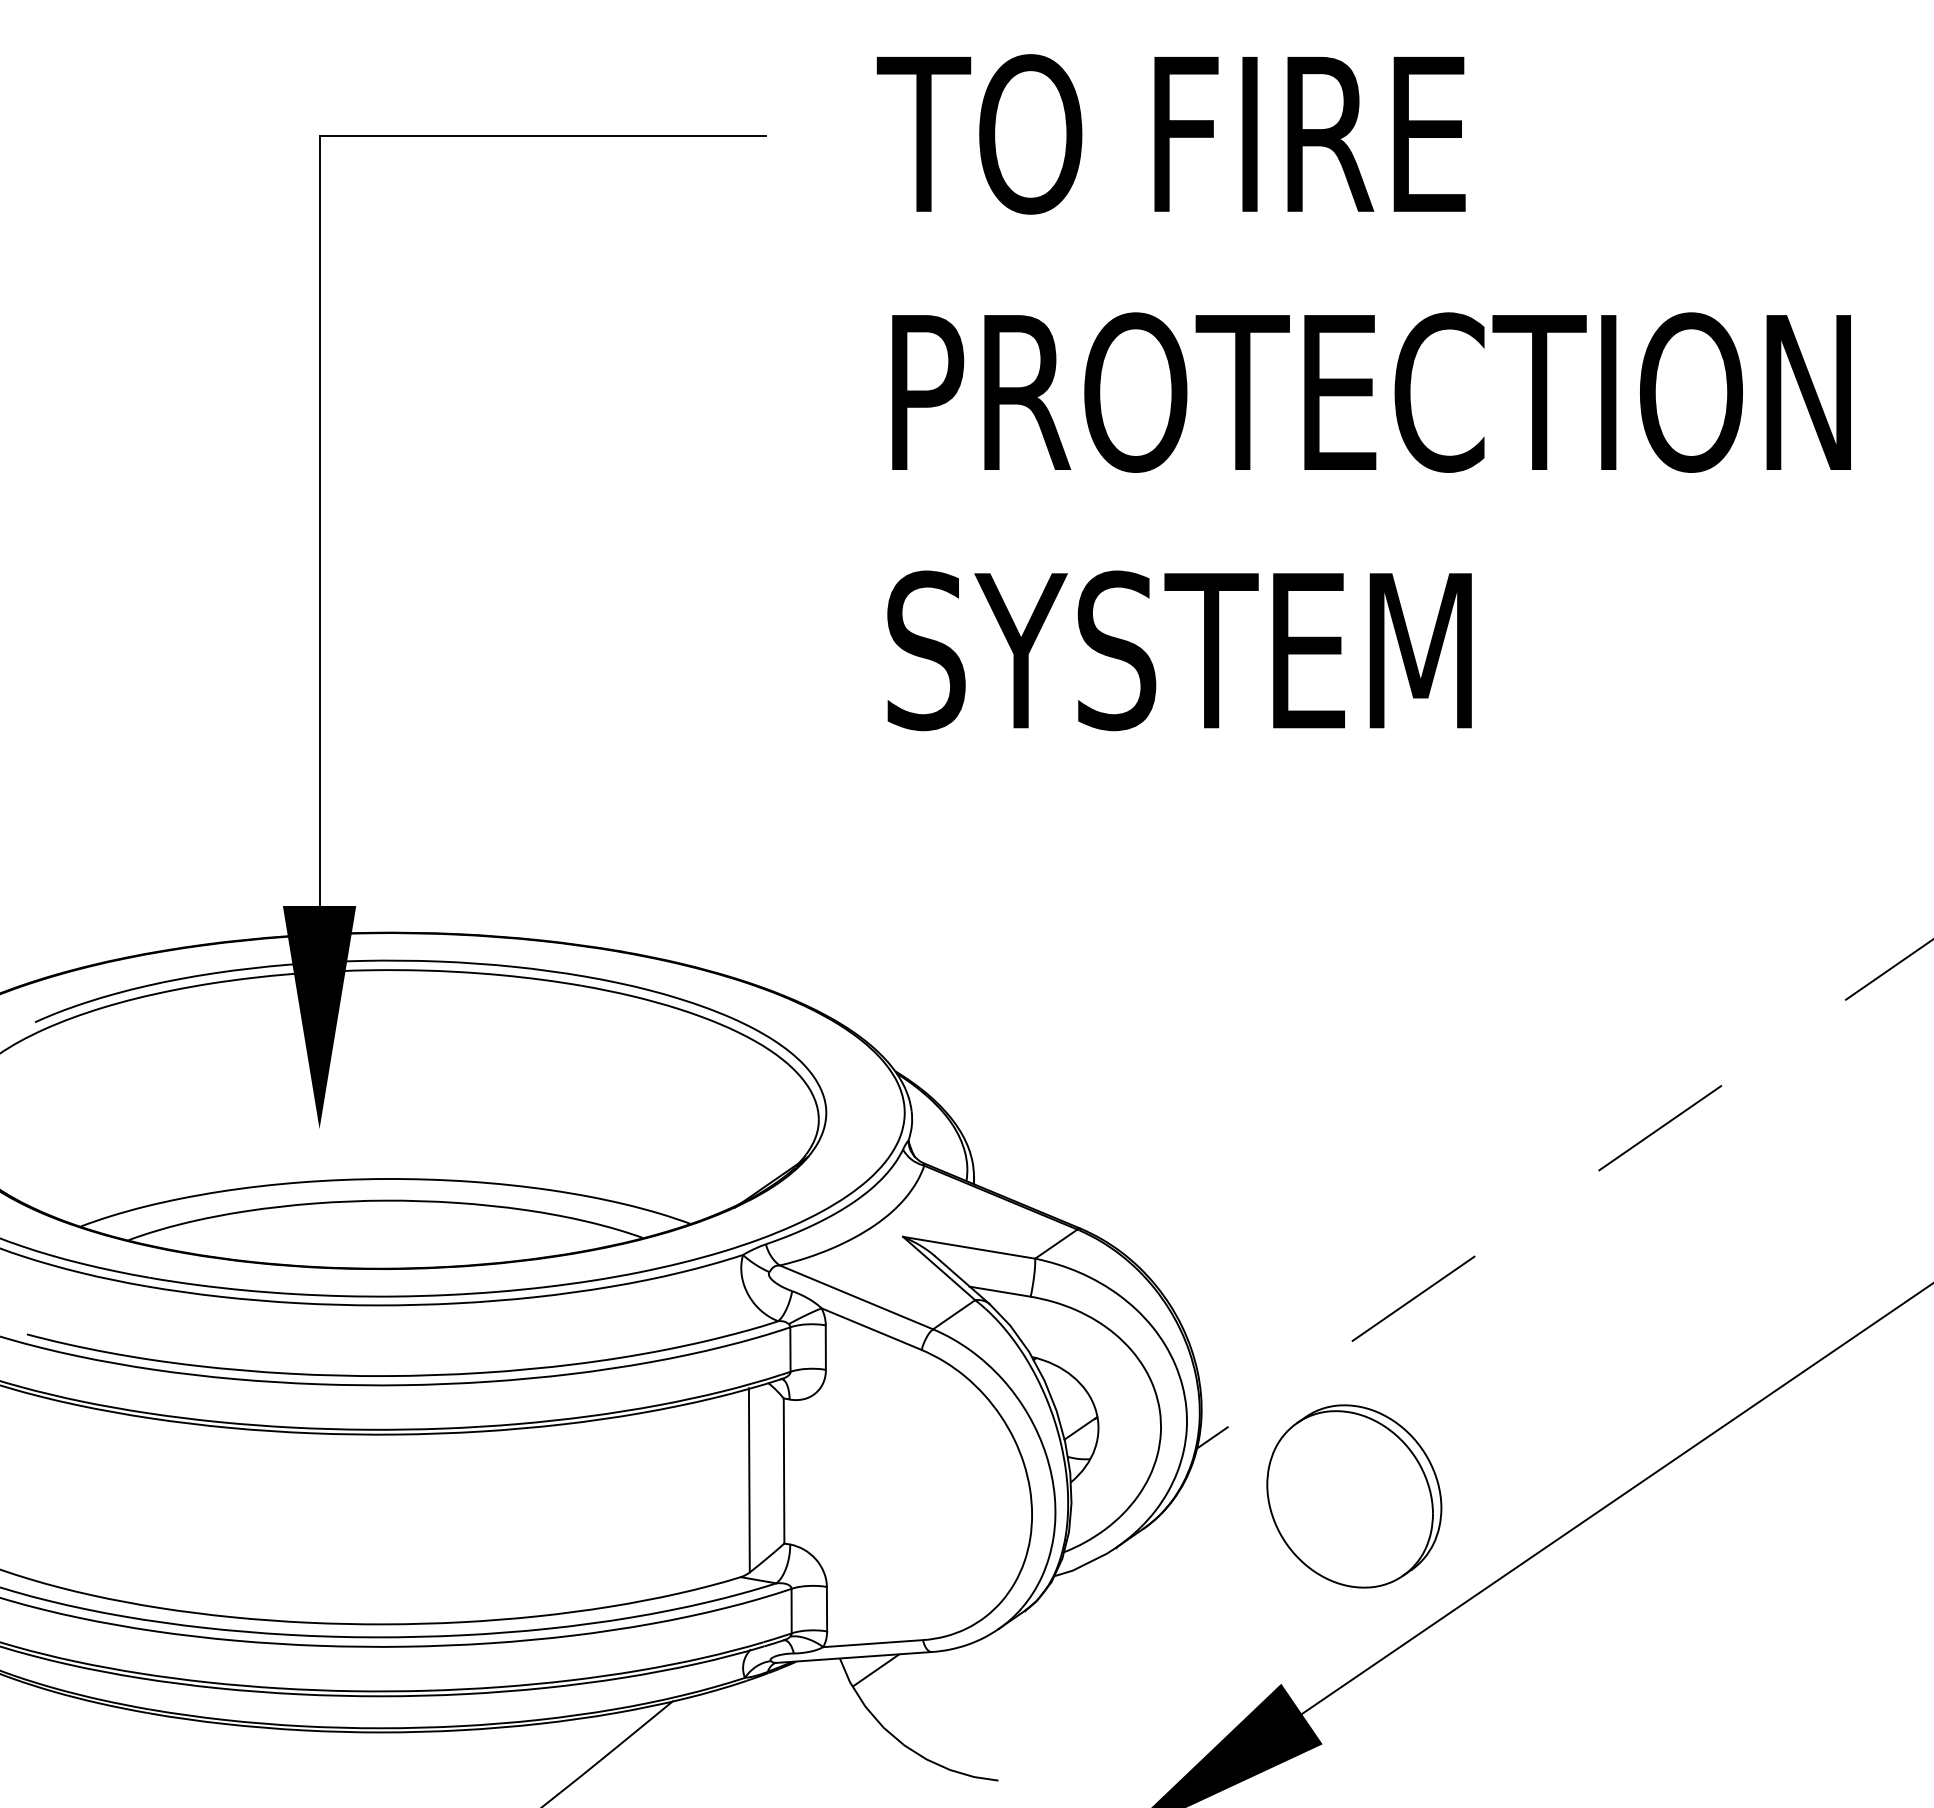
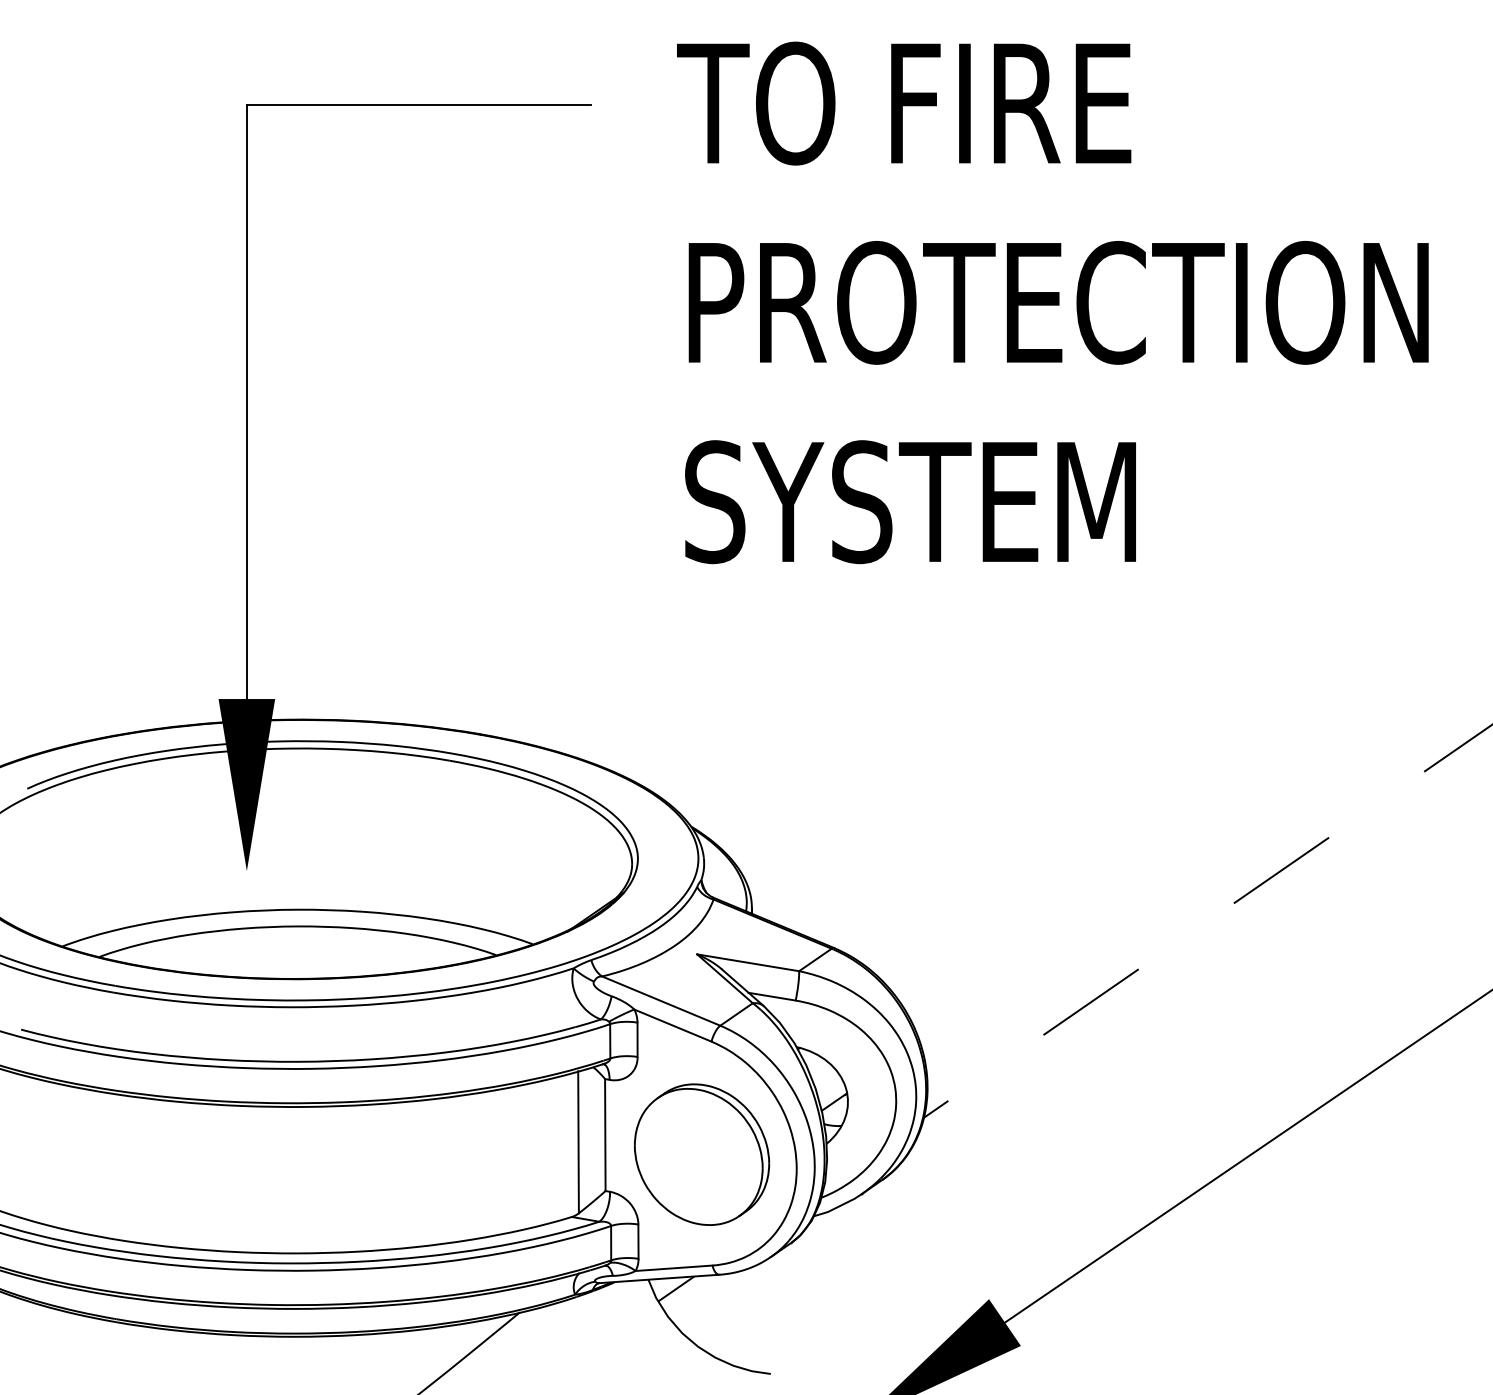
part: (1354, 1496) -> (702, 1154), moved

